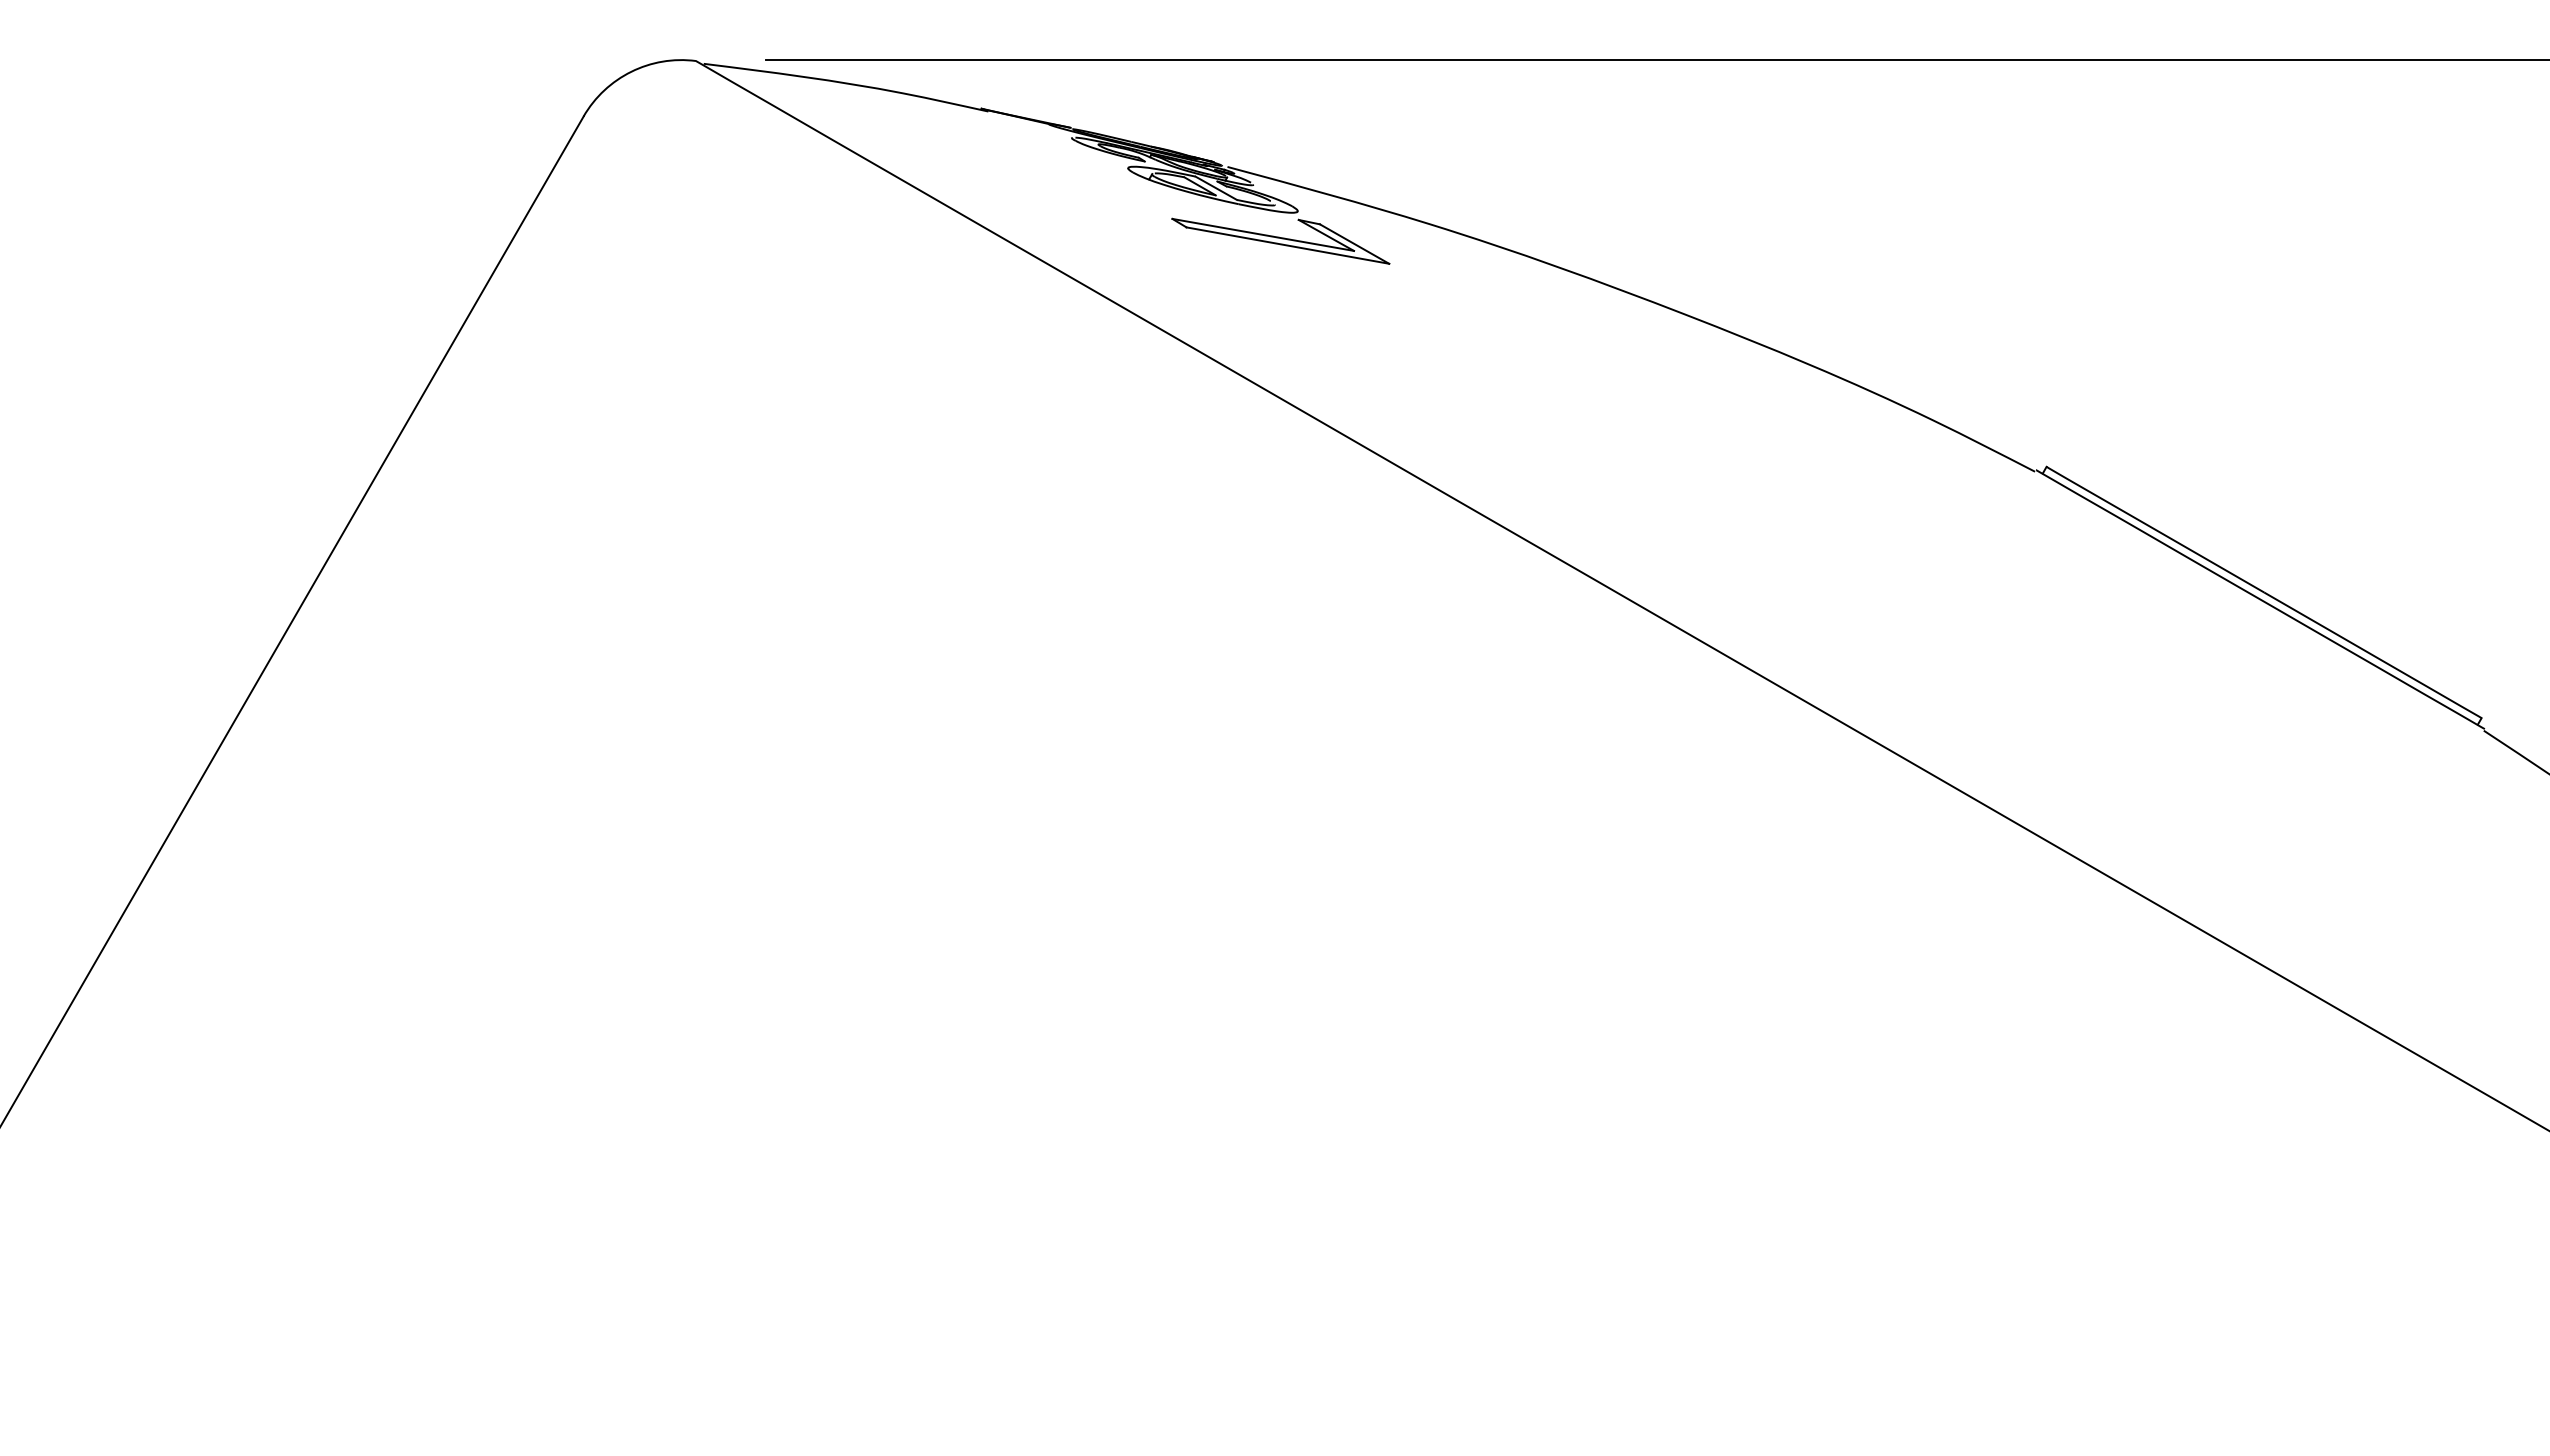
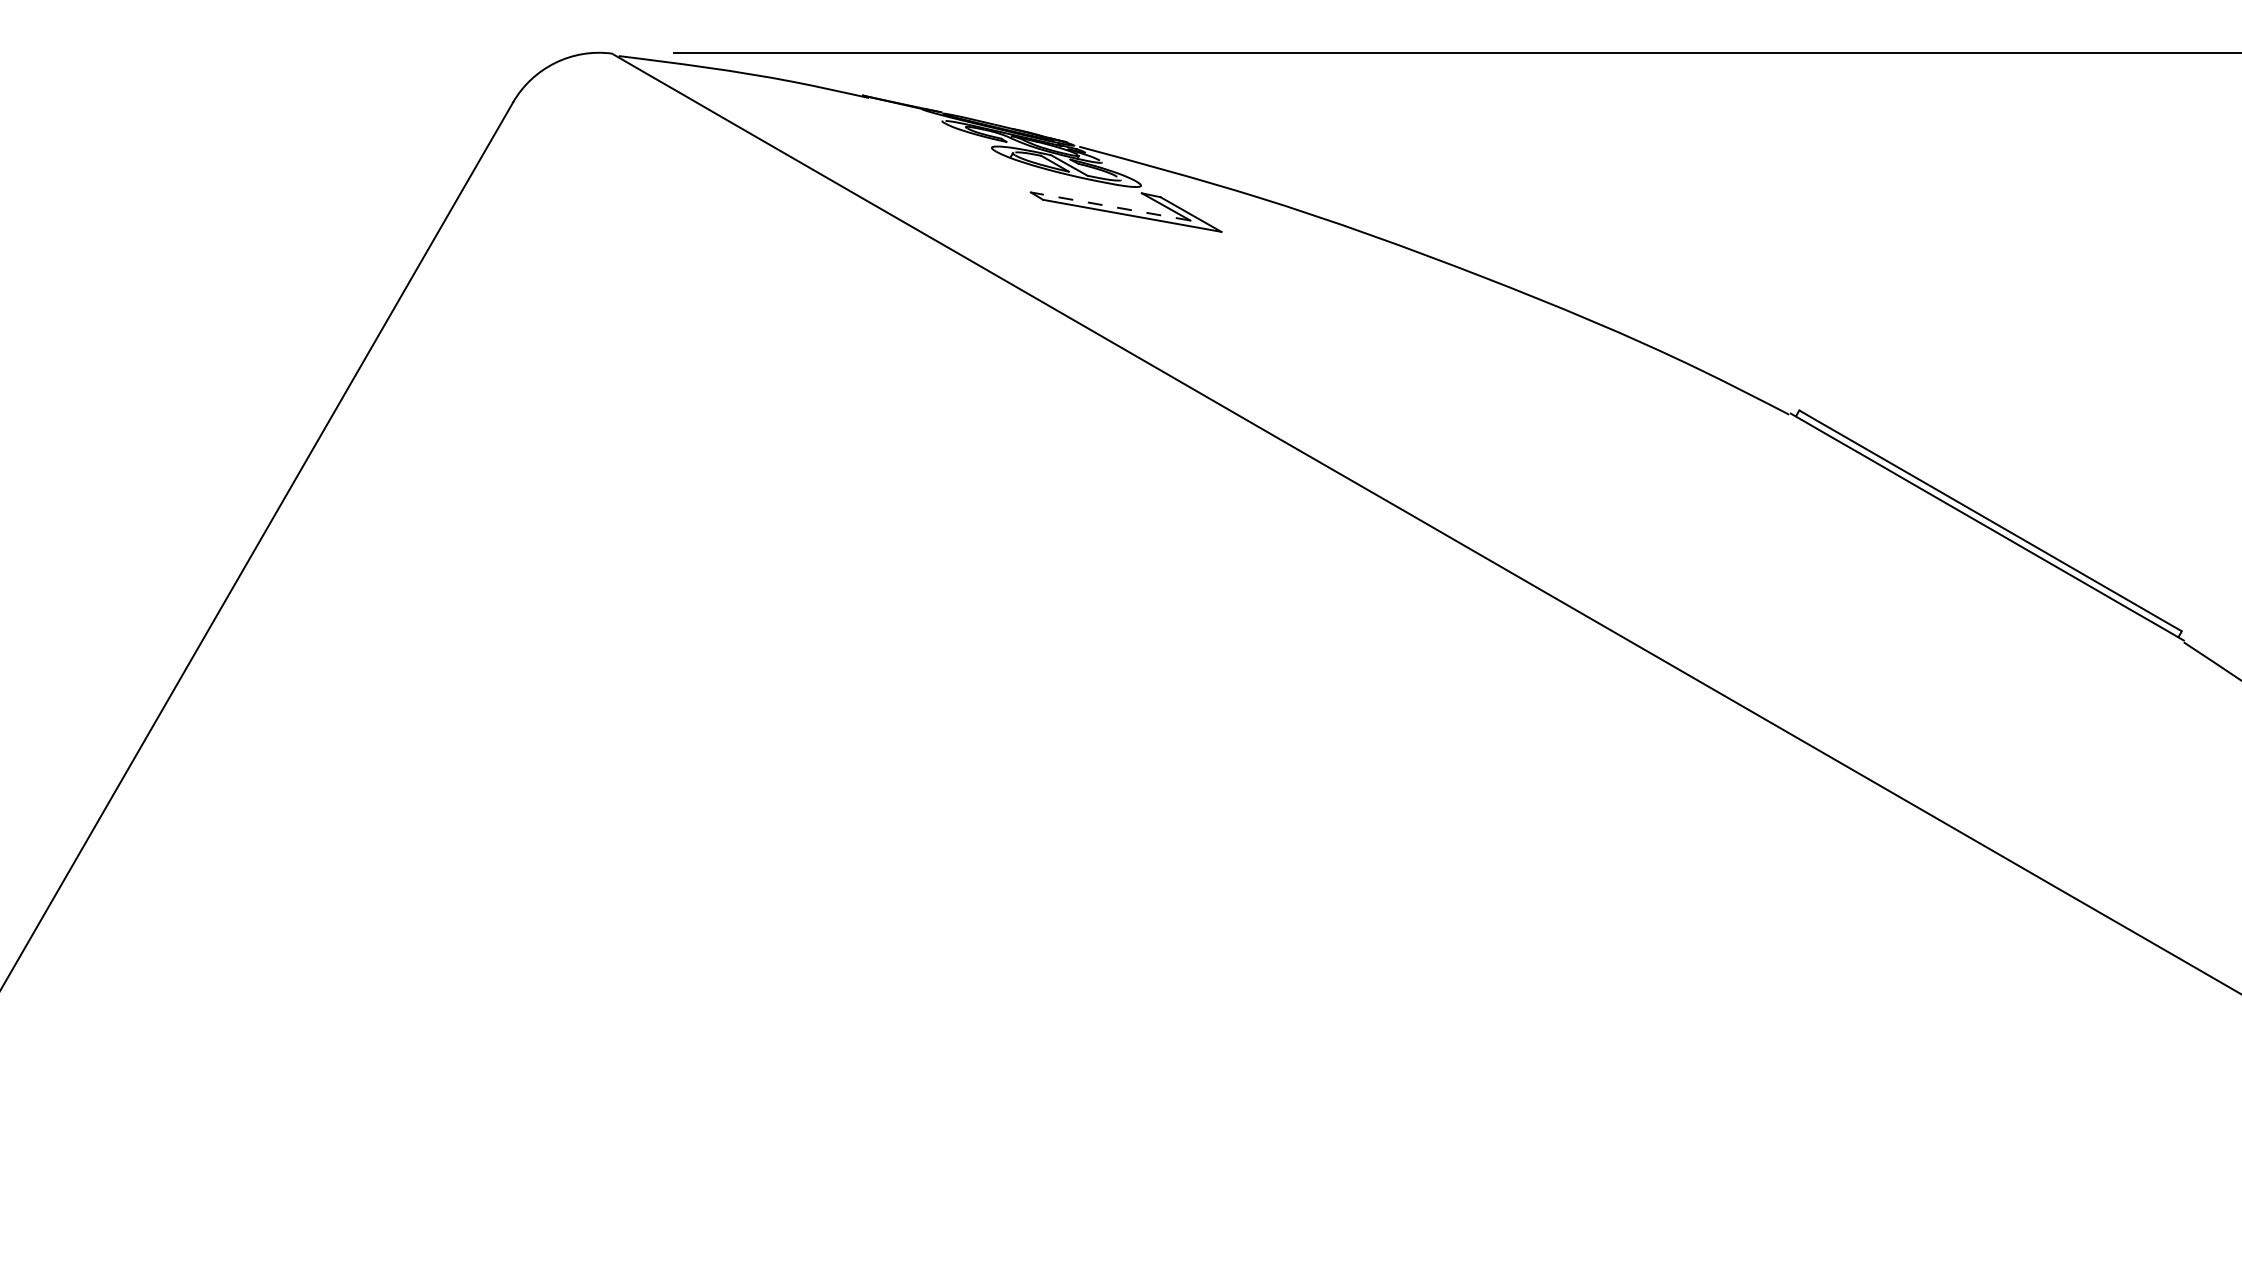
line: (1262, 234) -> (1110, 206), solid -> dashed

